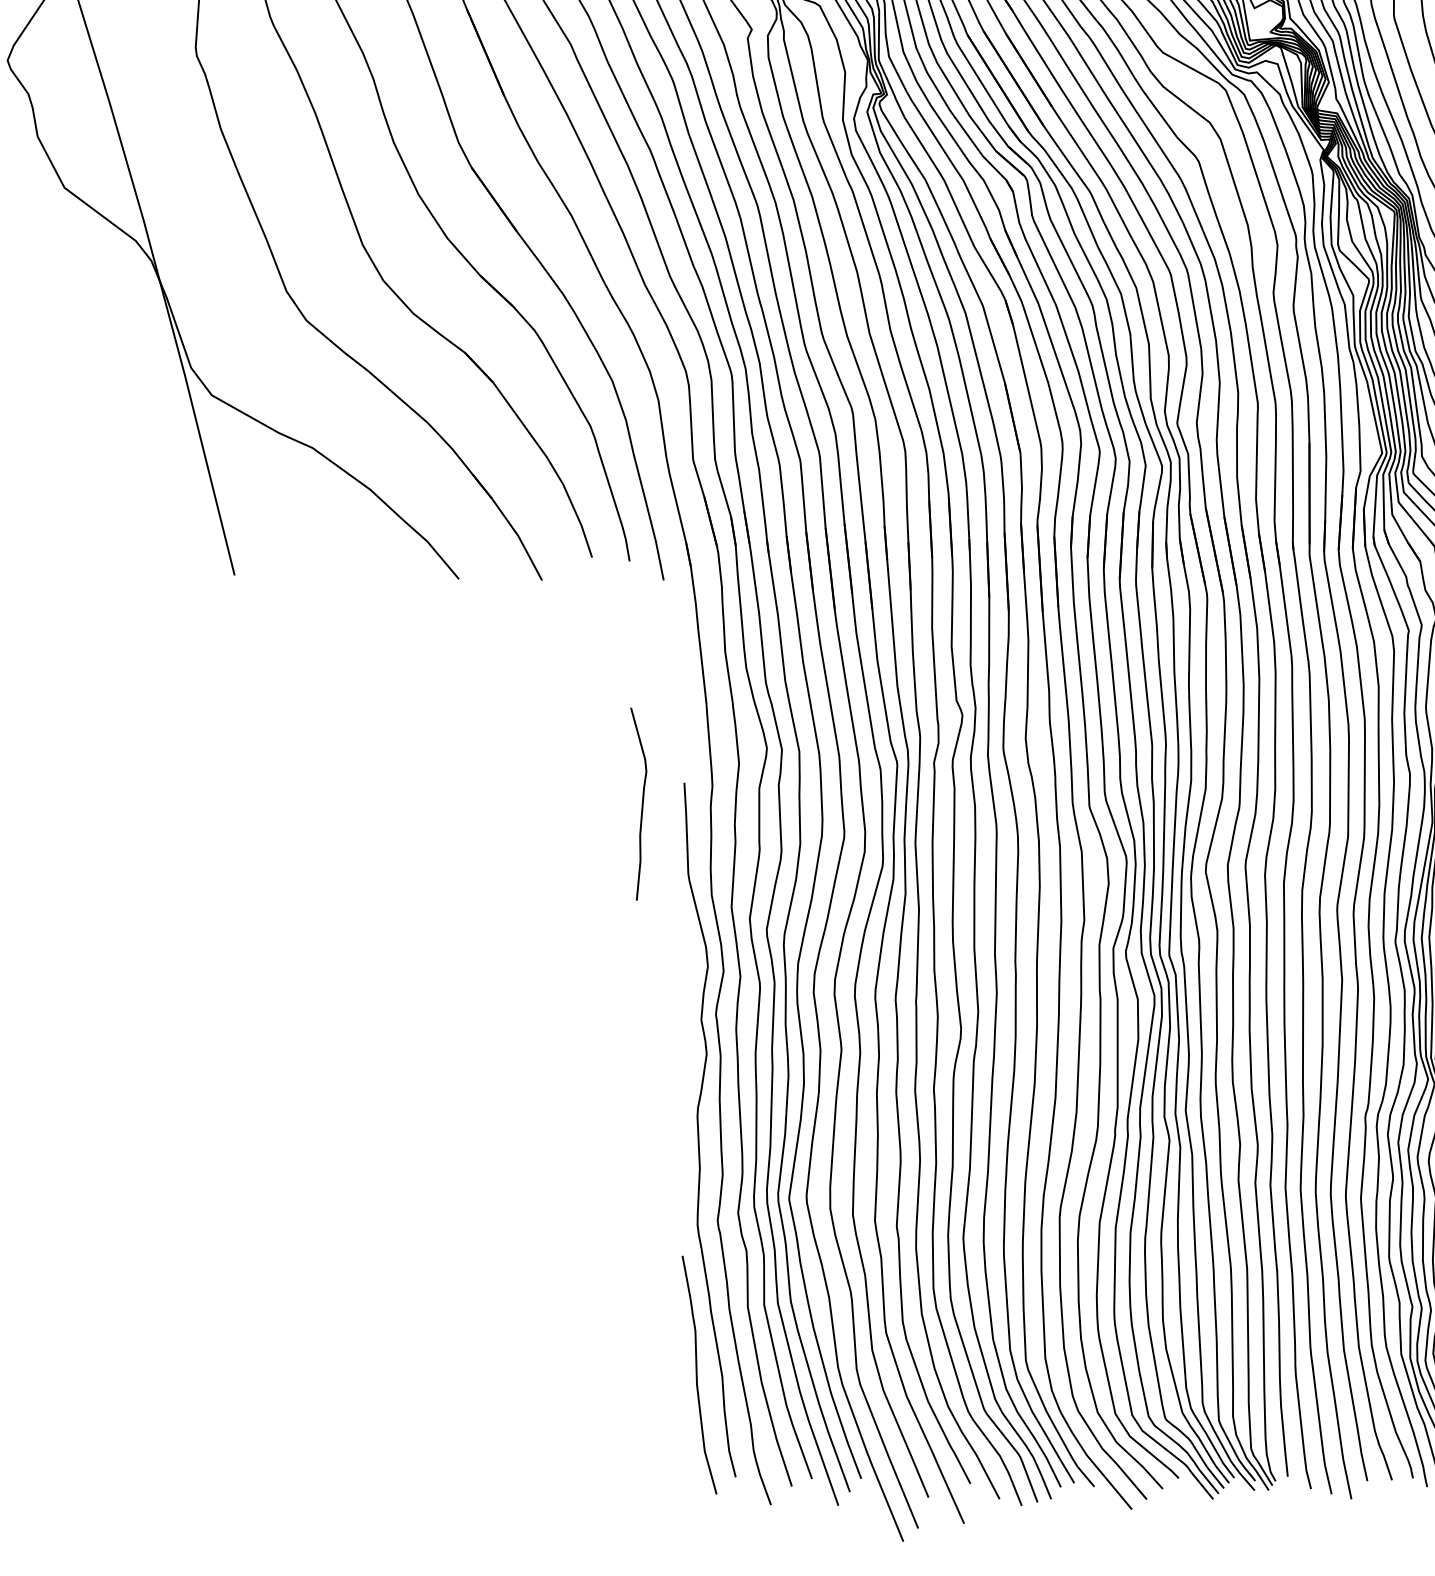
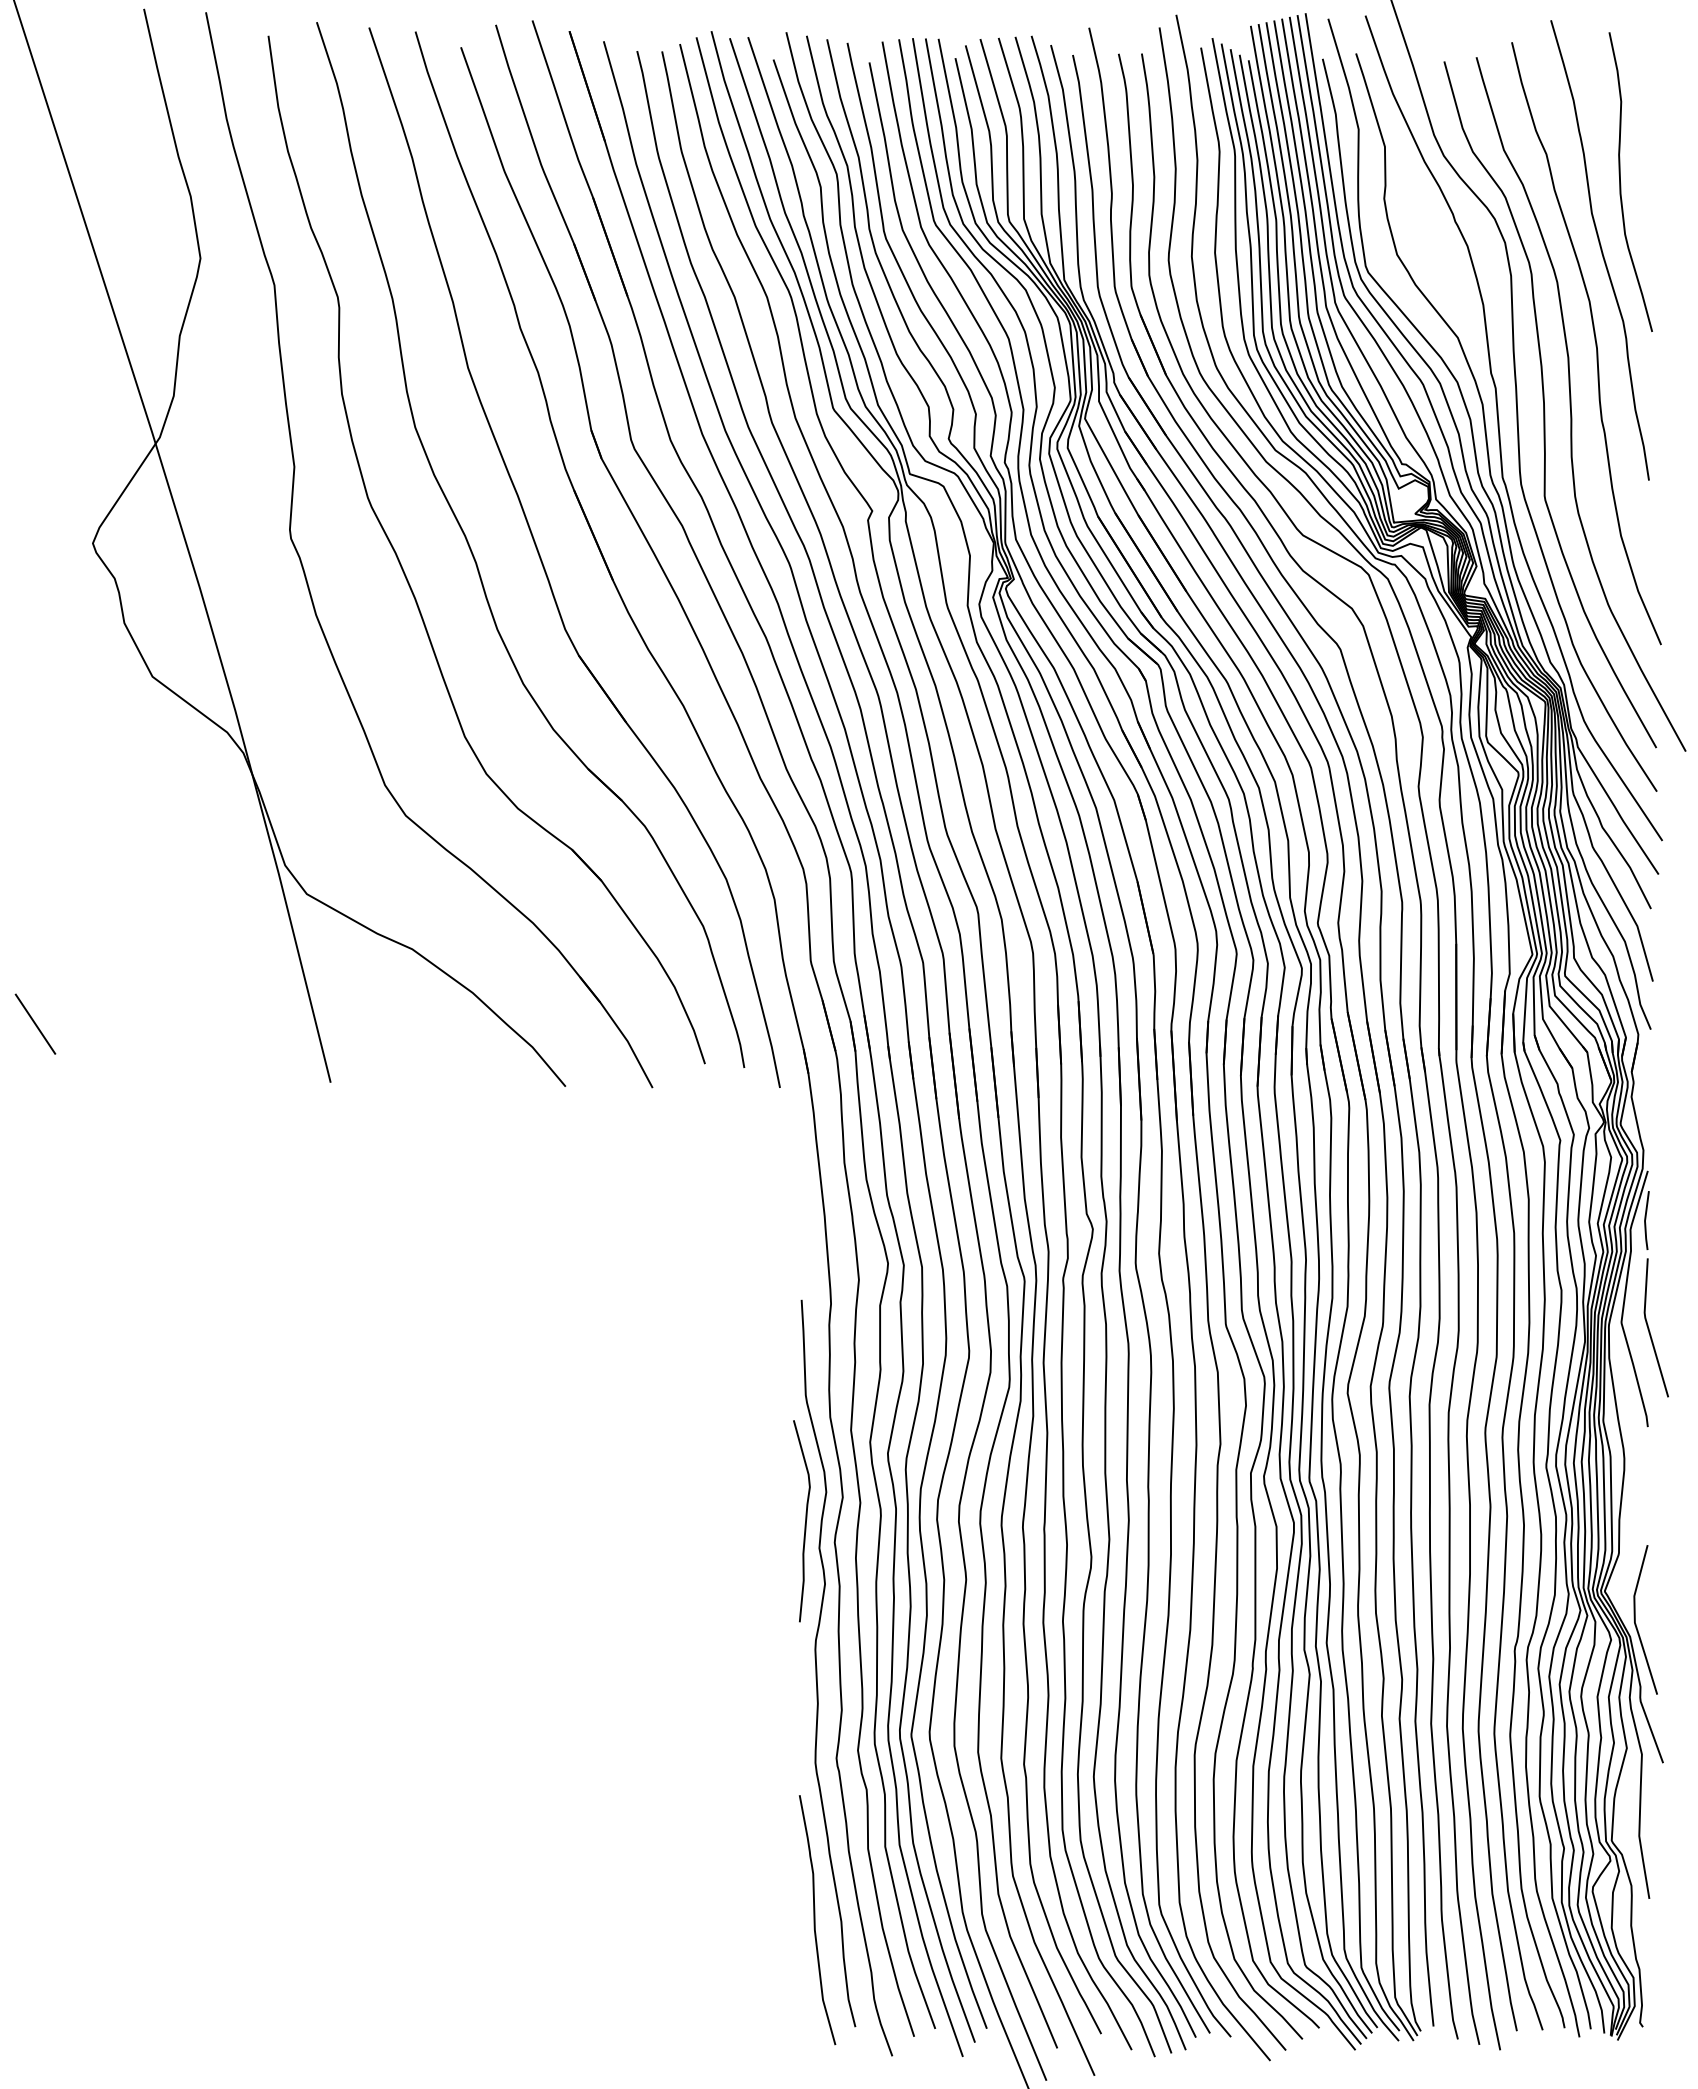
curve: (642, 804) -> (805, 1521), moved

